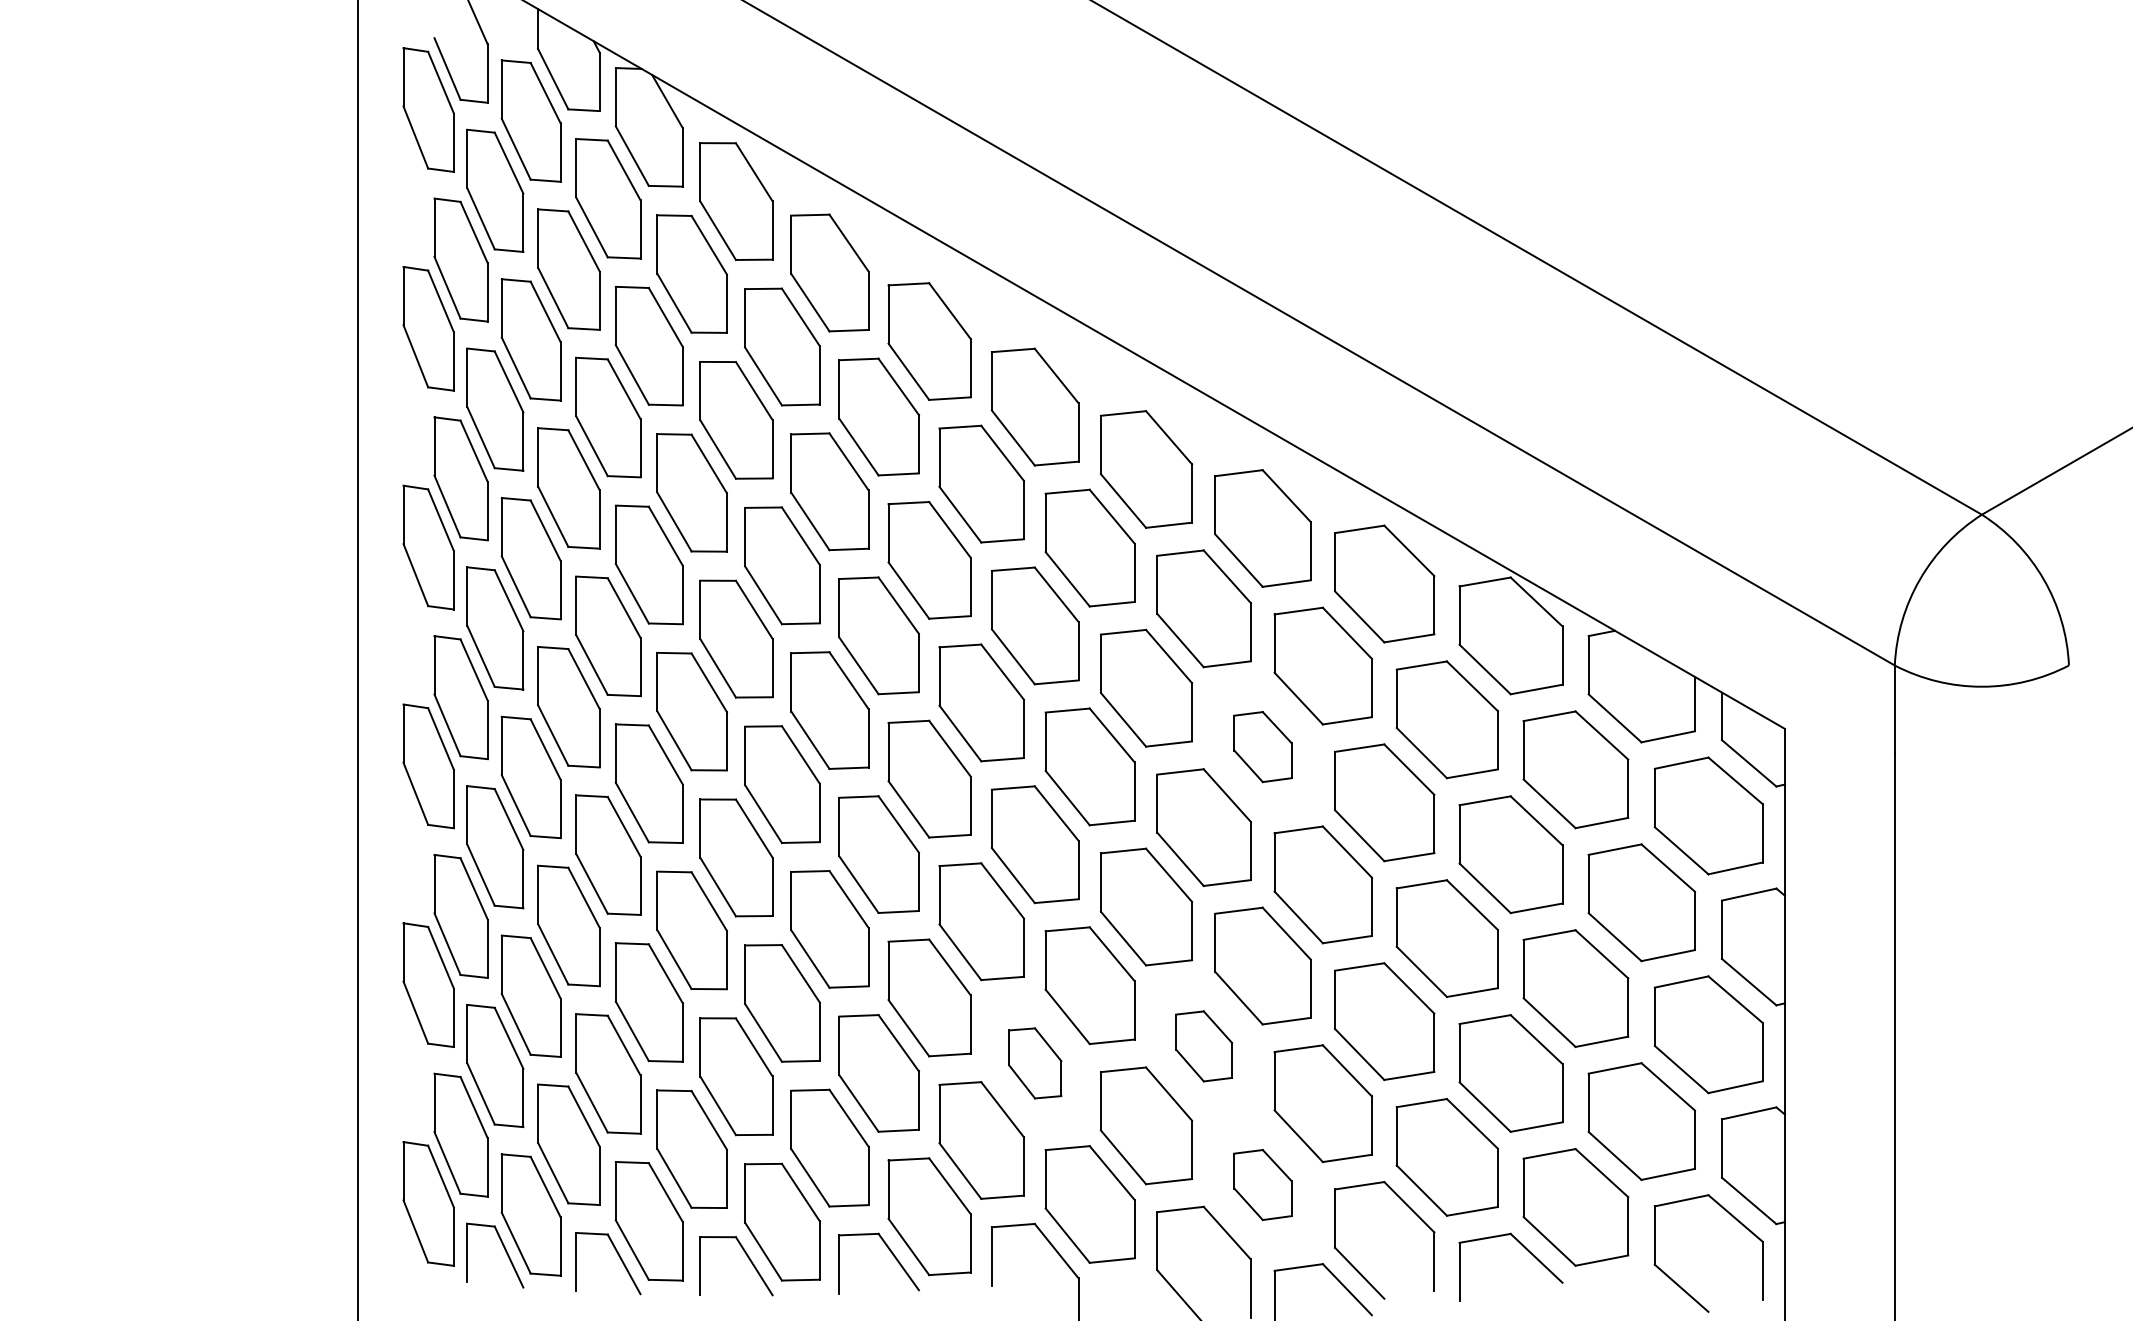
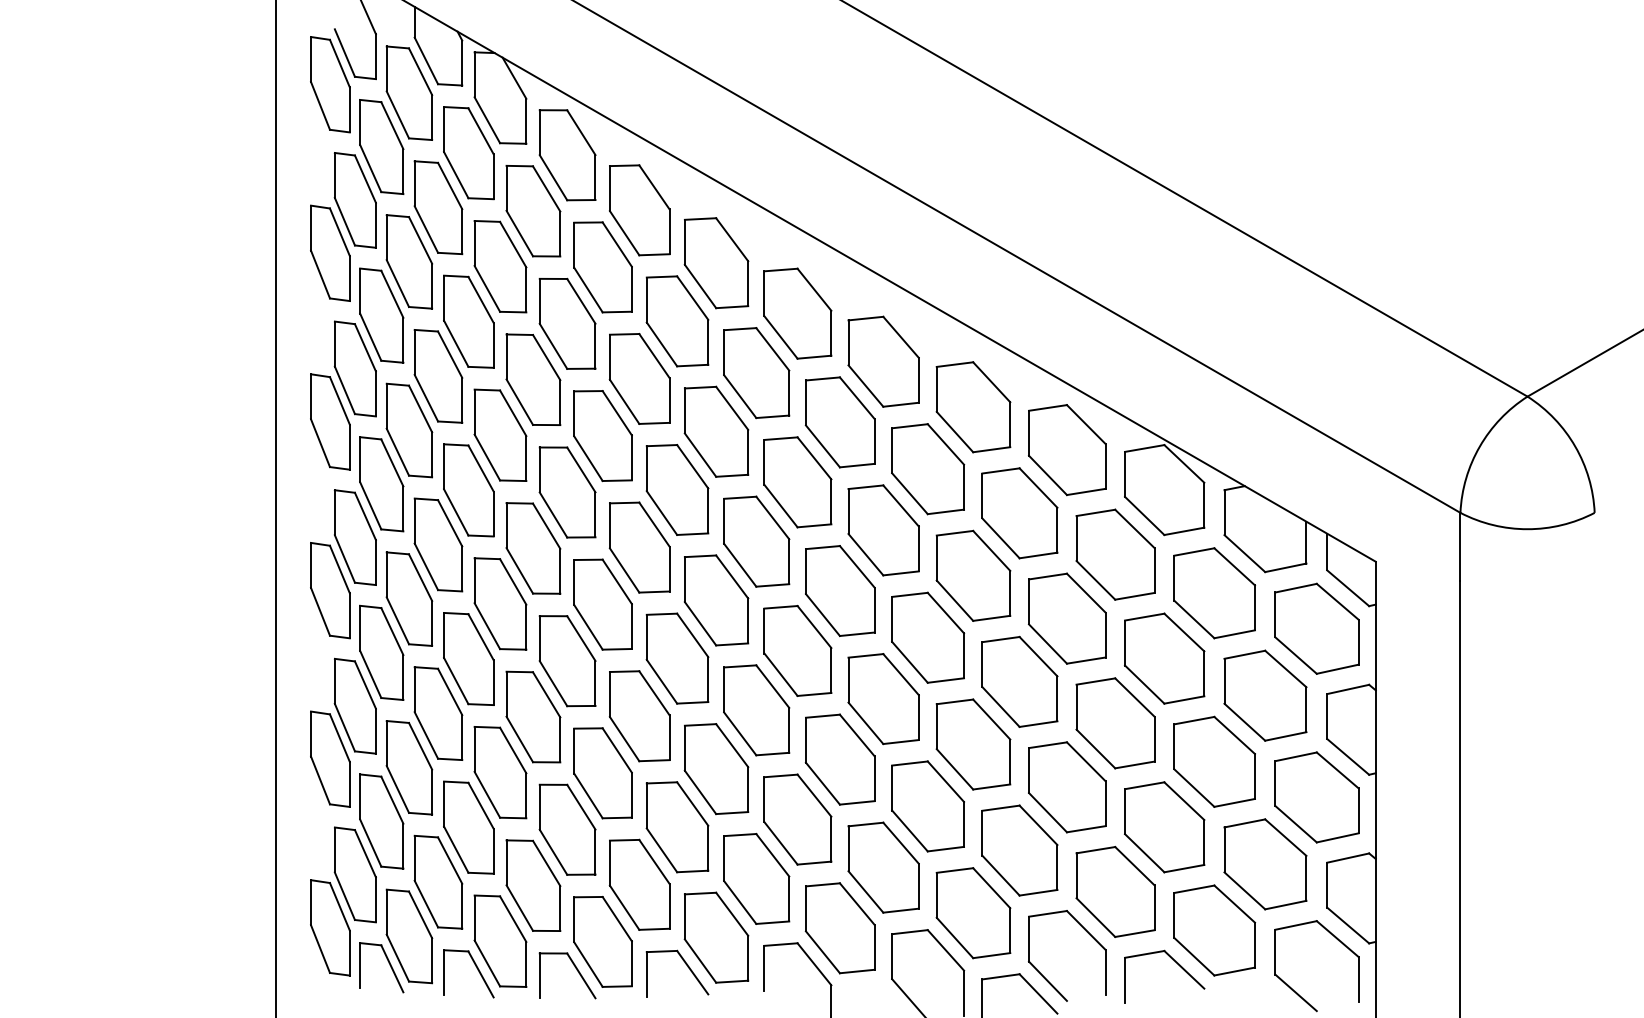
part: (1263, 746) -> (973, 575), size x1.67
part: (1203, 1046) -> (927, 806), size x1.67
part: (1034, 1063) -> (797, 819), size x1.67
part: (1263, 1185) -> (973, 913), size x1.67

